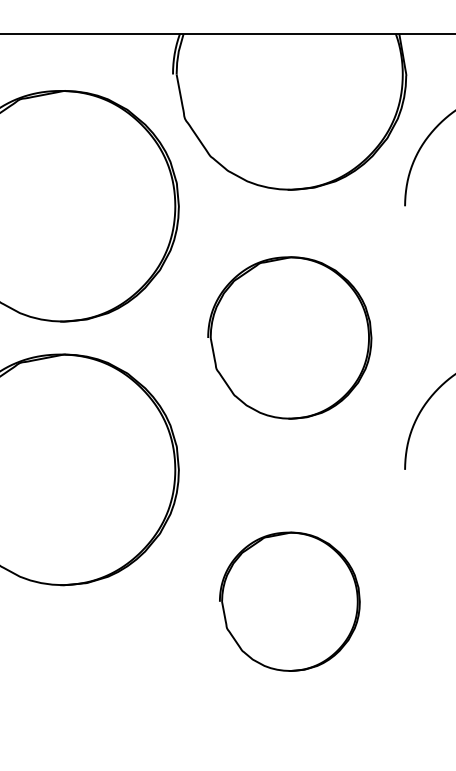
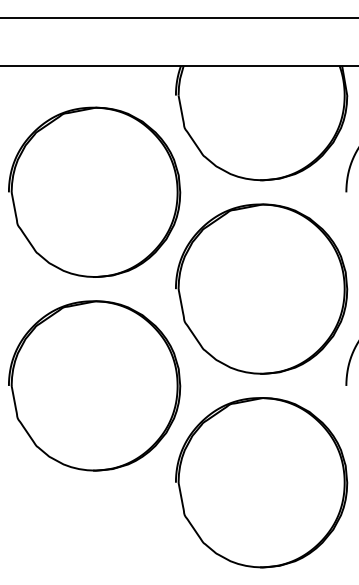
part: (289, 337) -> (261, 288), size x1.43
part: (289, 601) -> (261, 482), size x1.67

